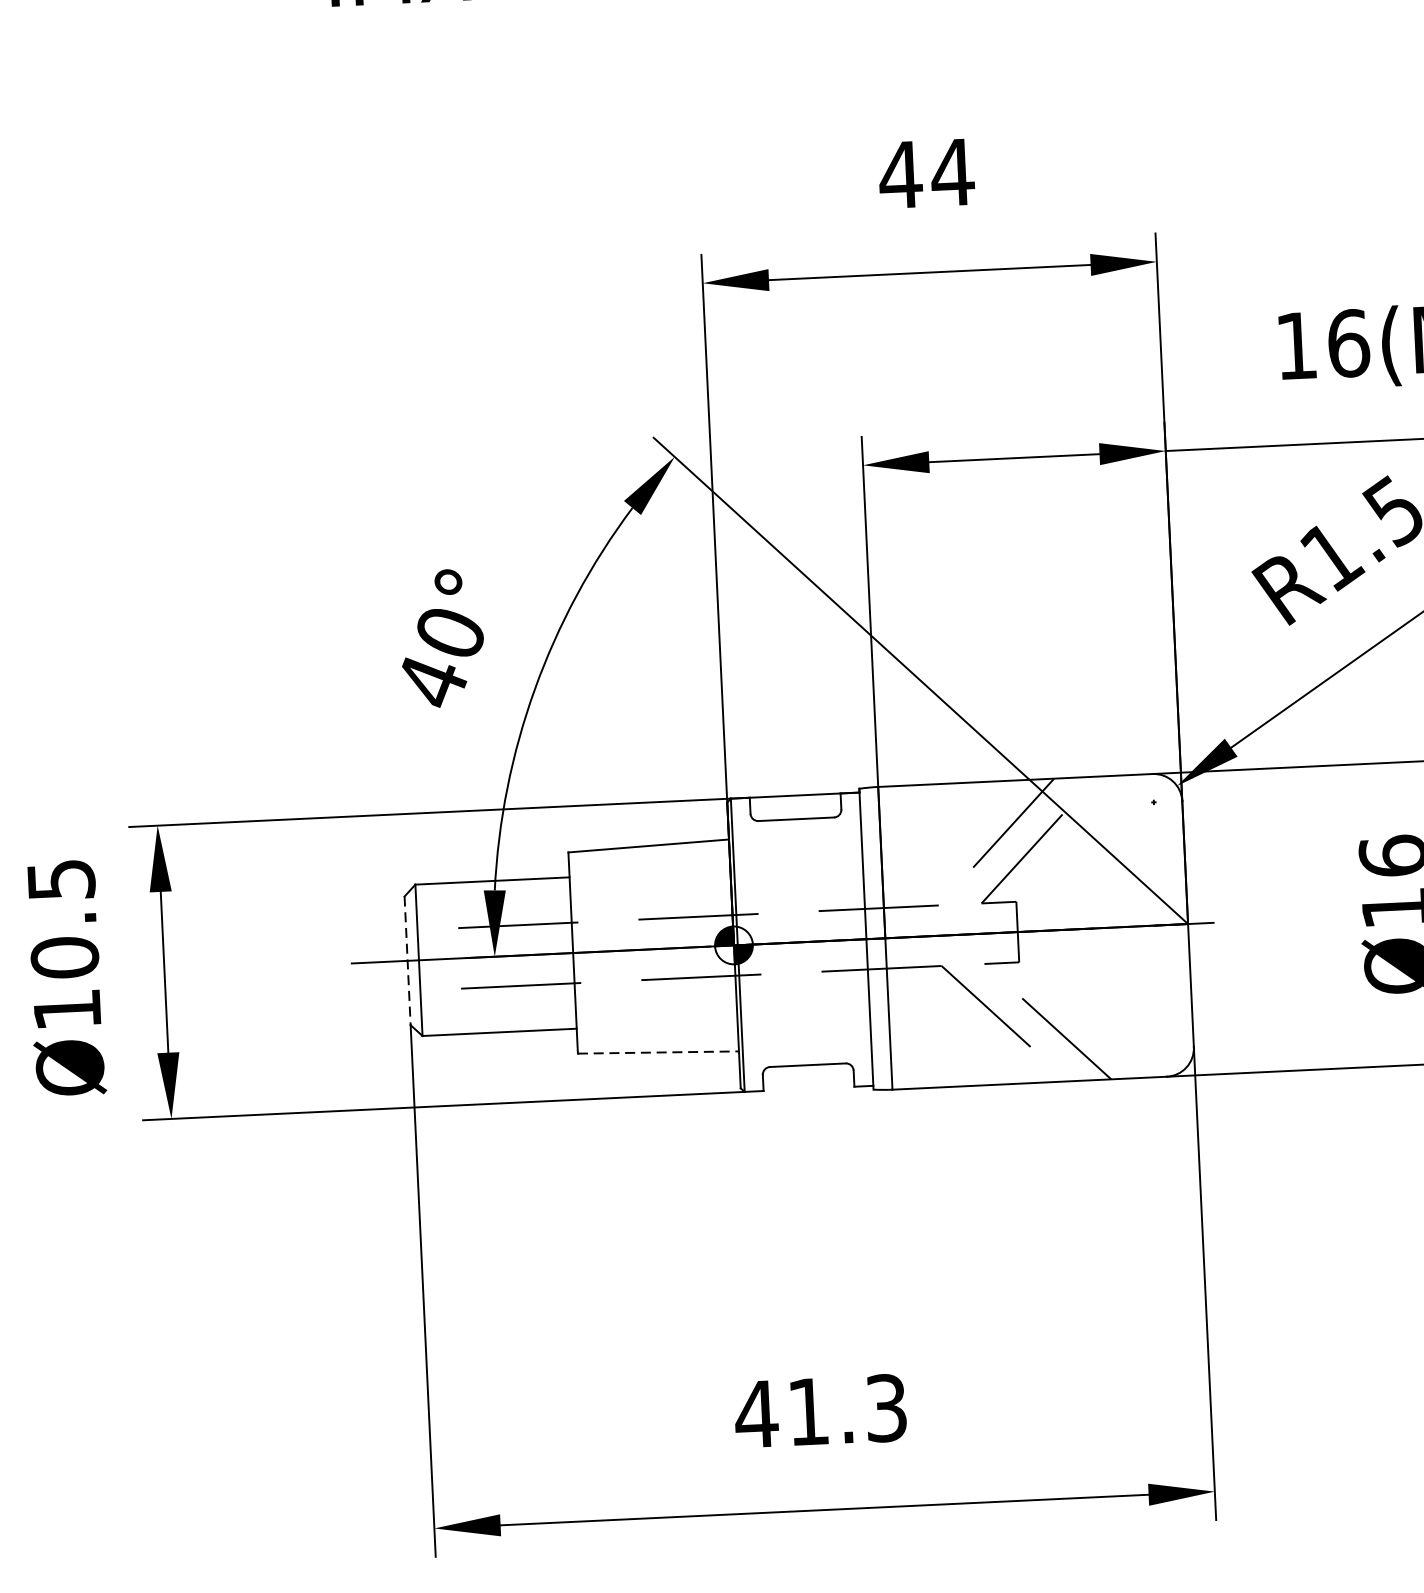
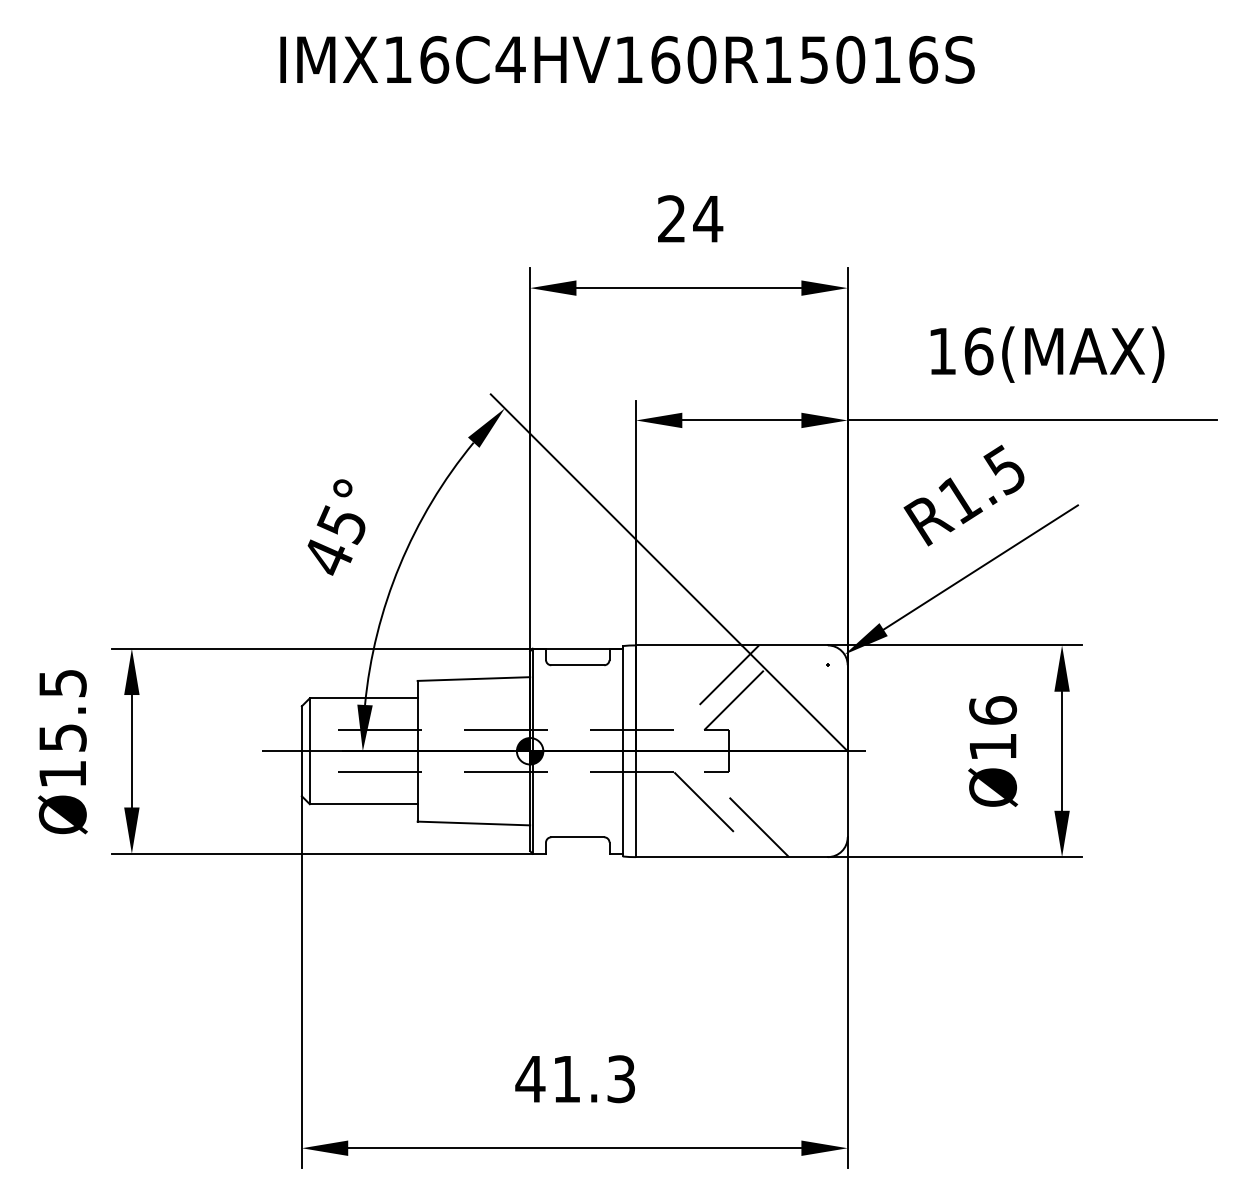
text: (900, 174) -> (671, 218), 44 -> 24
text: (447, 634) -> (340, 524), 40° -> 45°
text: (64, 957) -> (62, 737), Ø10.5 -> Ø15.5
line: (407, 961) -> (301, 751), dashed -> solid
line: (659, 1052) -> (474, 823), dashed -> solid

